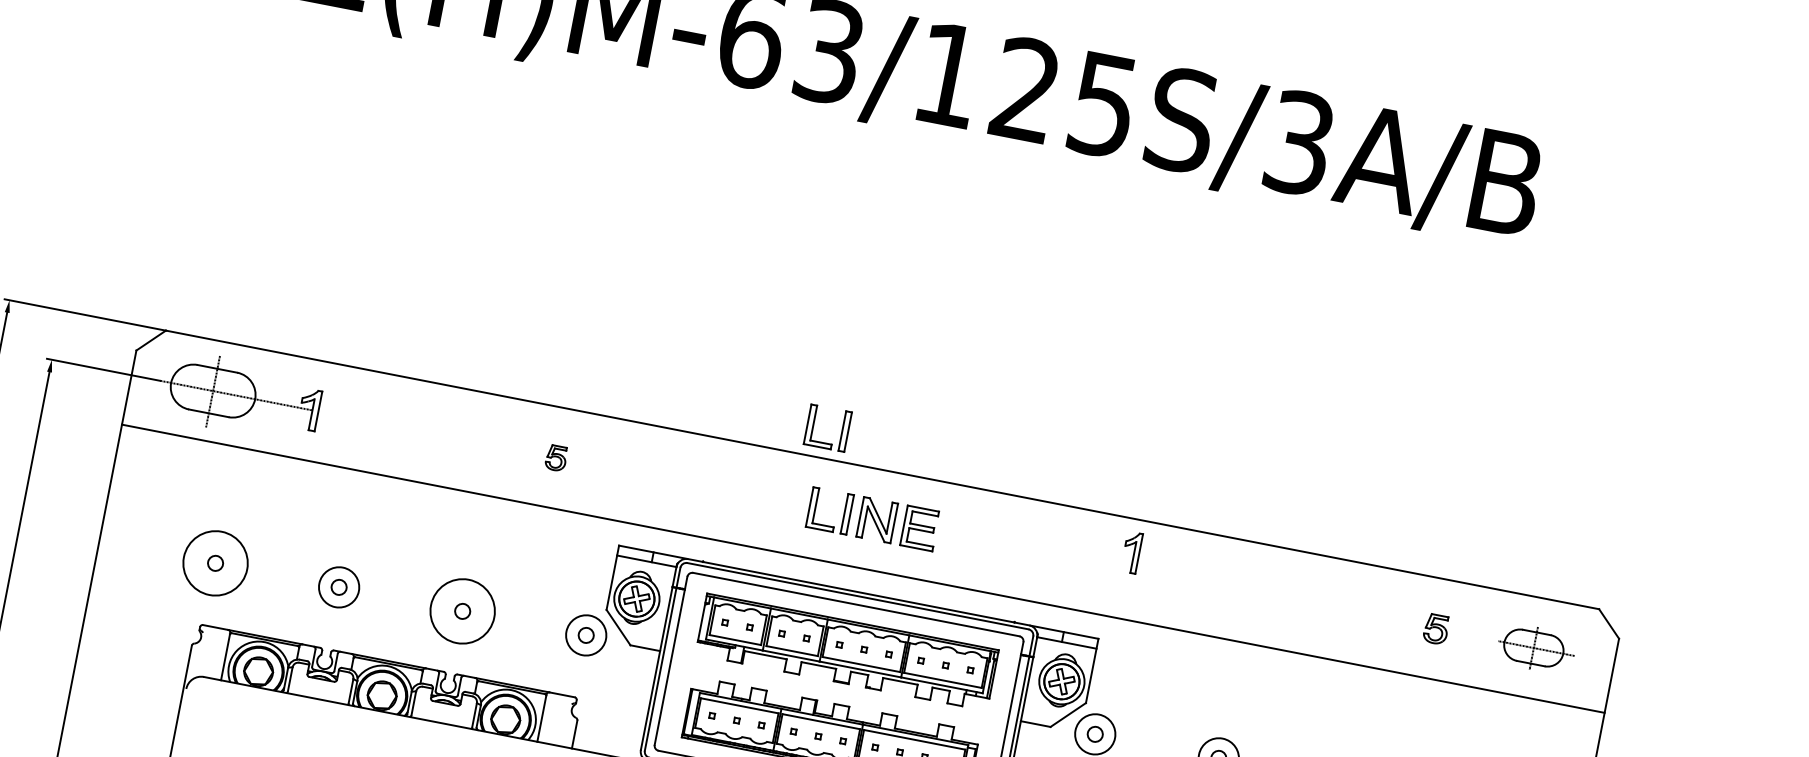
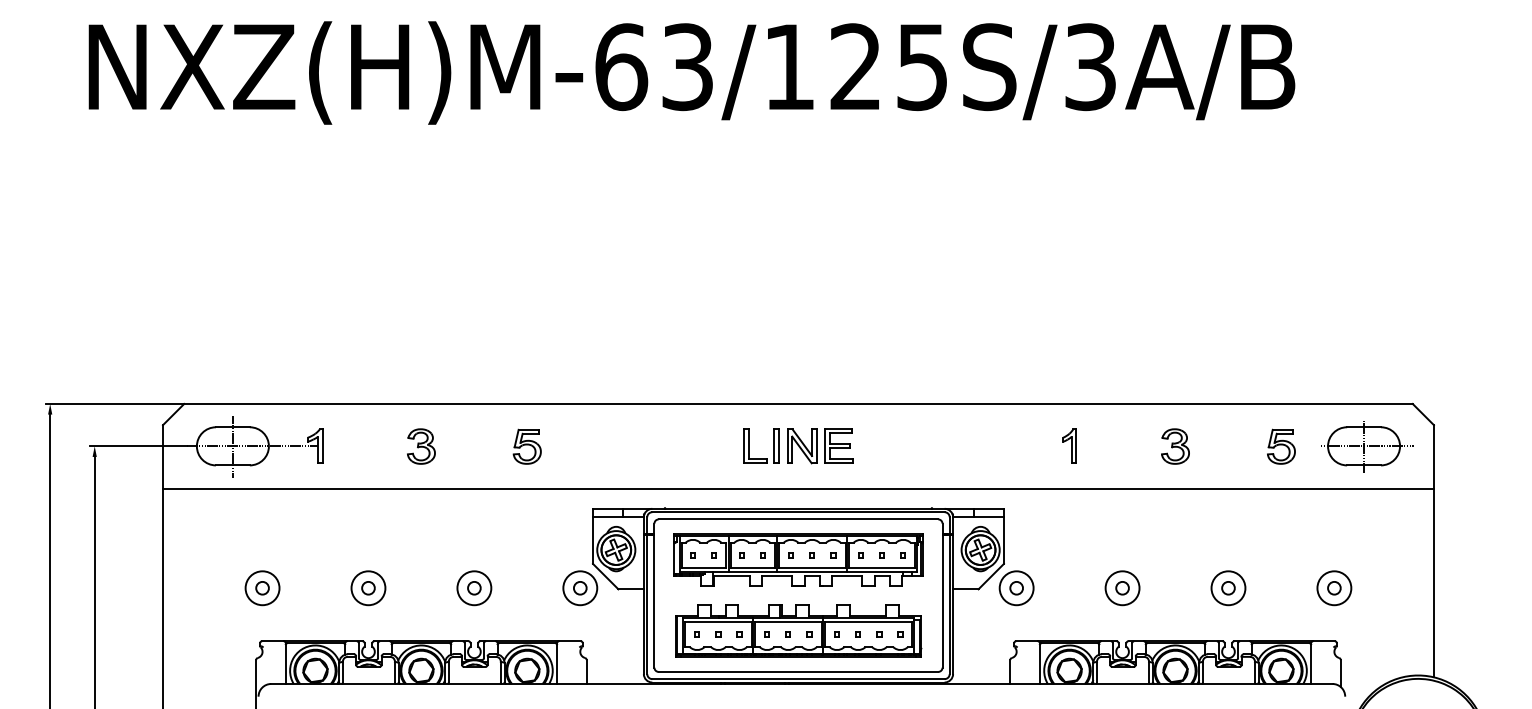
part: (813, 424) -> (734, 377), removed
part: (433, 434) -> (421, 446), added
part: (555, 457) -> (526, 446), size x1.67
part: (1131, 551) -> (1069, 445), moved
circle: (215, 563) -> (262, 588), size x0.62
part: (1312, 605) -> (1175, 446), added
circle: (462, 611) -> (474, 588), size x0.62
part: (1436, 629) -> (1281, 446), size x1.43
part: (1536, 648) -> (1367, 446), size x1.43

